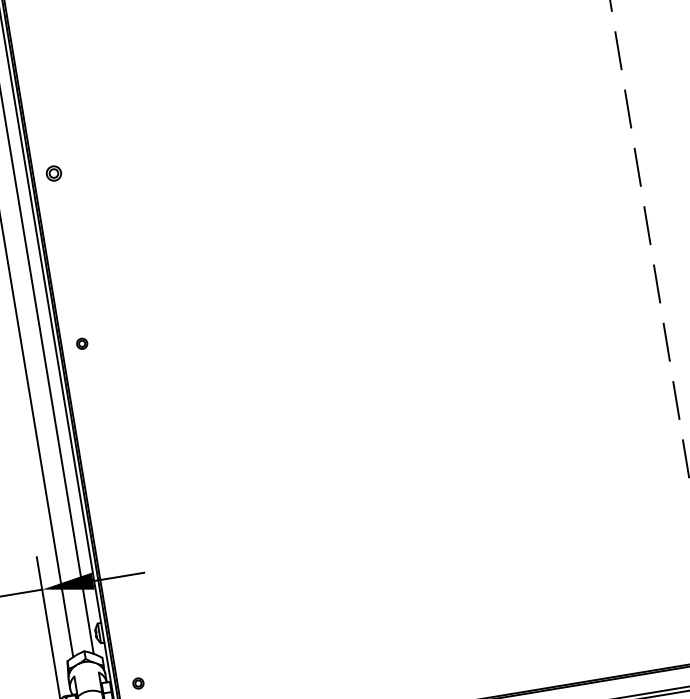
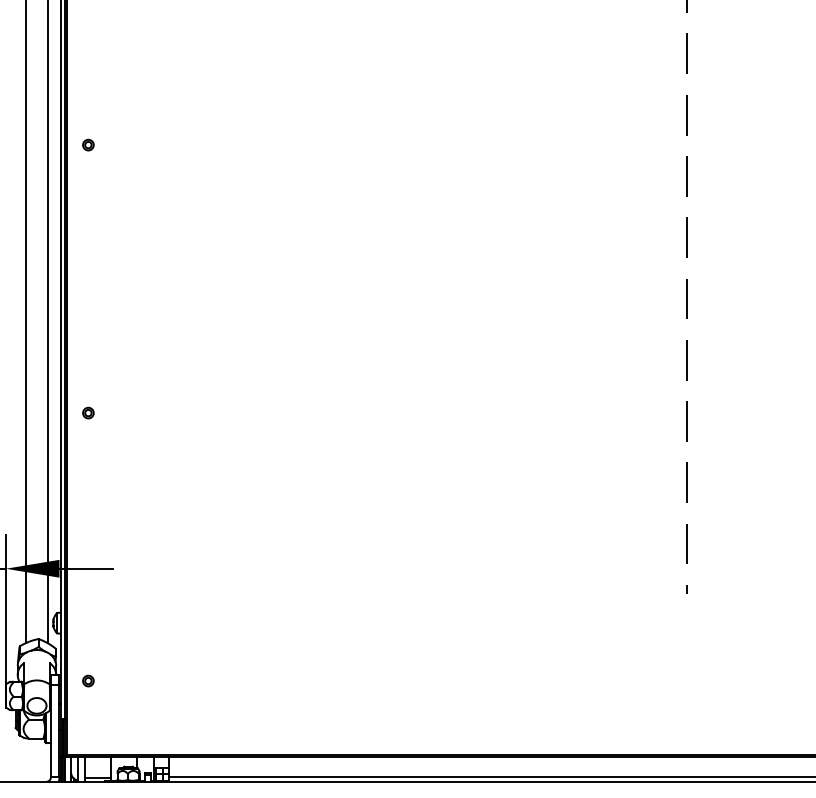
part: (53, 172) -> (88, 144), size x0.71
part: (82, 343) -> (88, 412), moved

